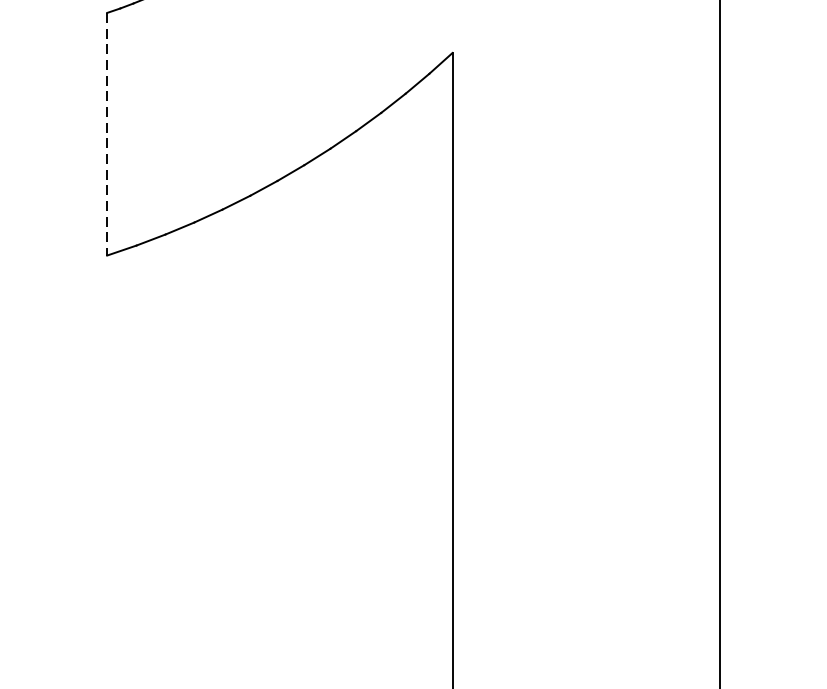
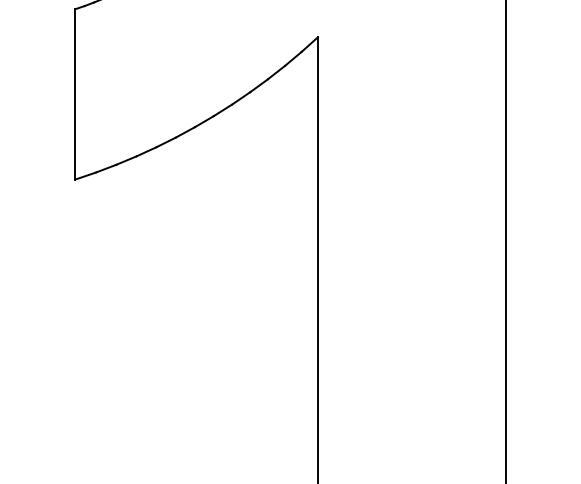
line: (107, 134) -> (75, 94), dashed -> solid

